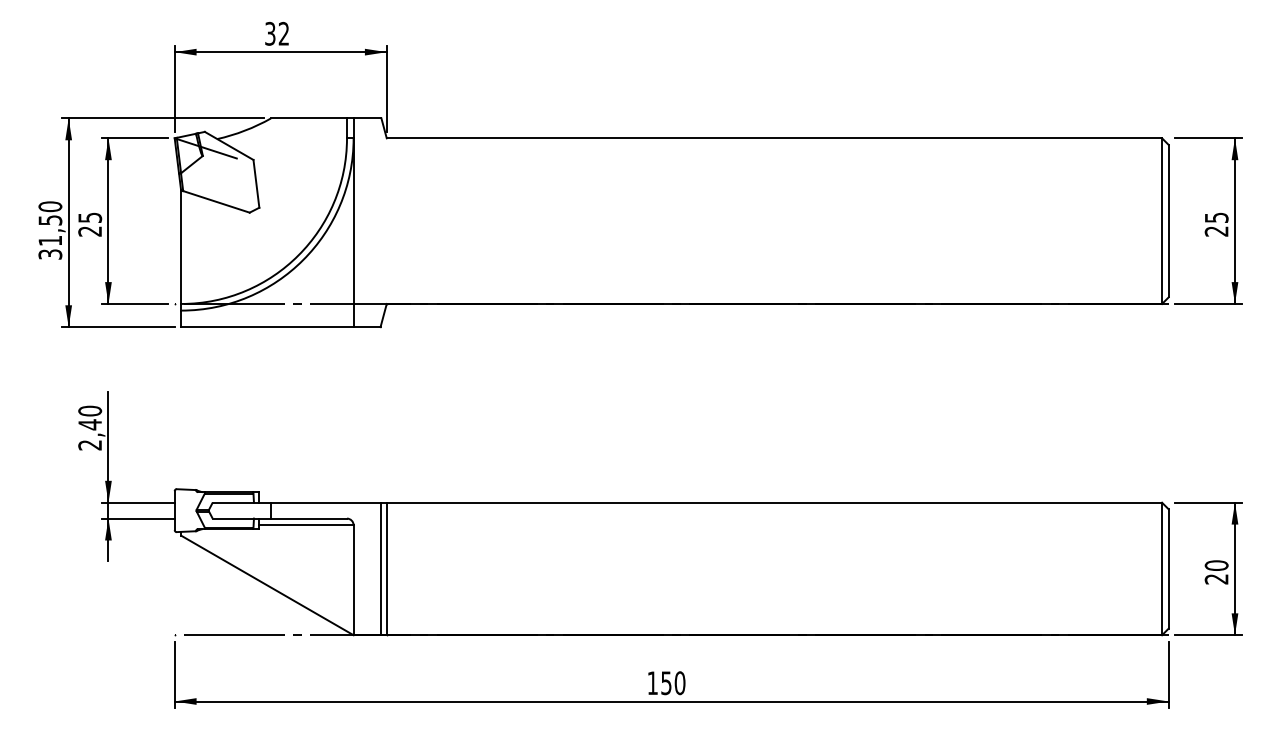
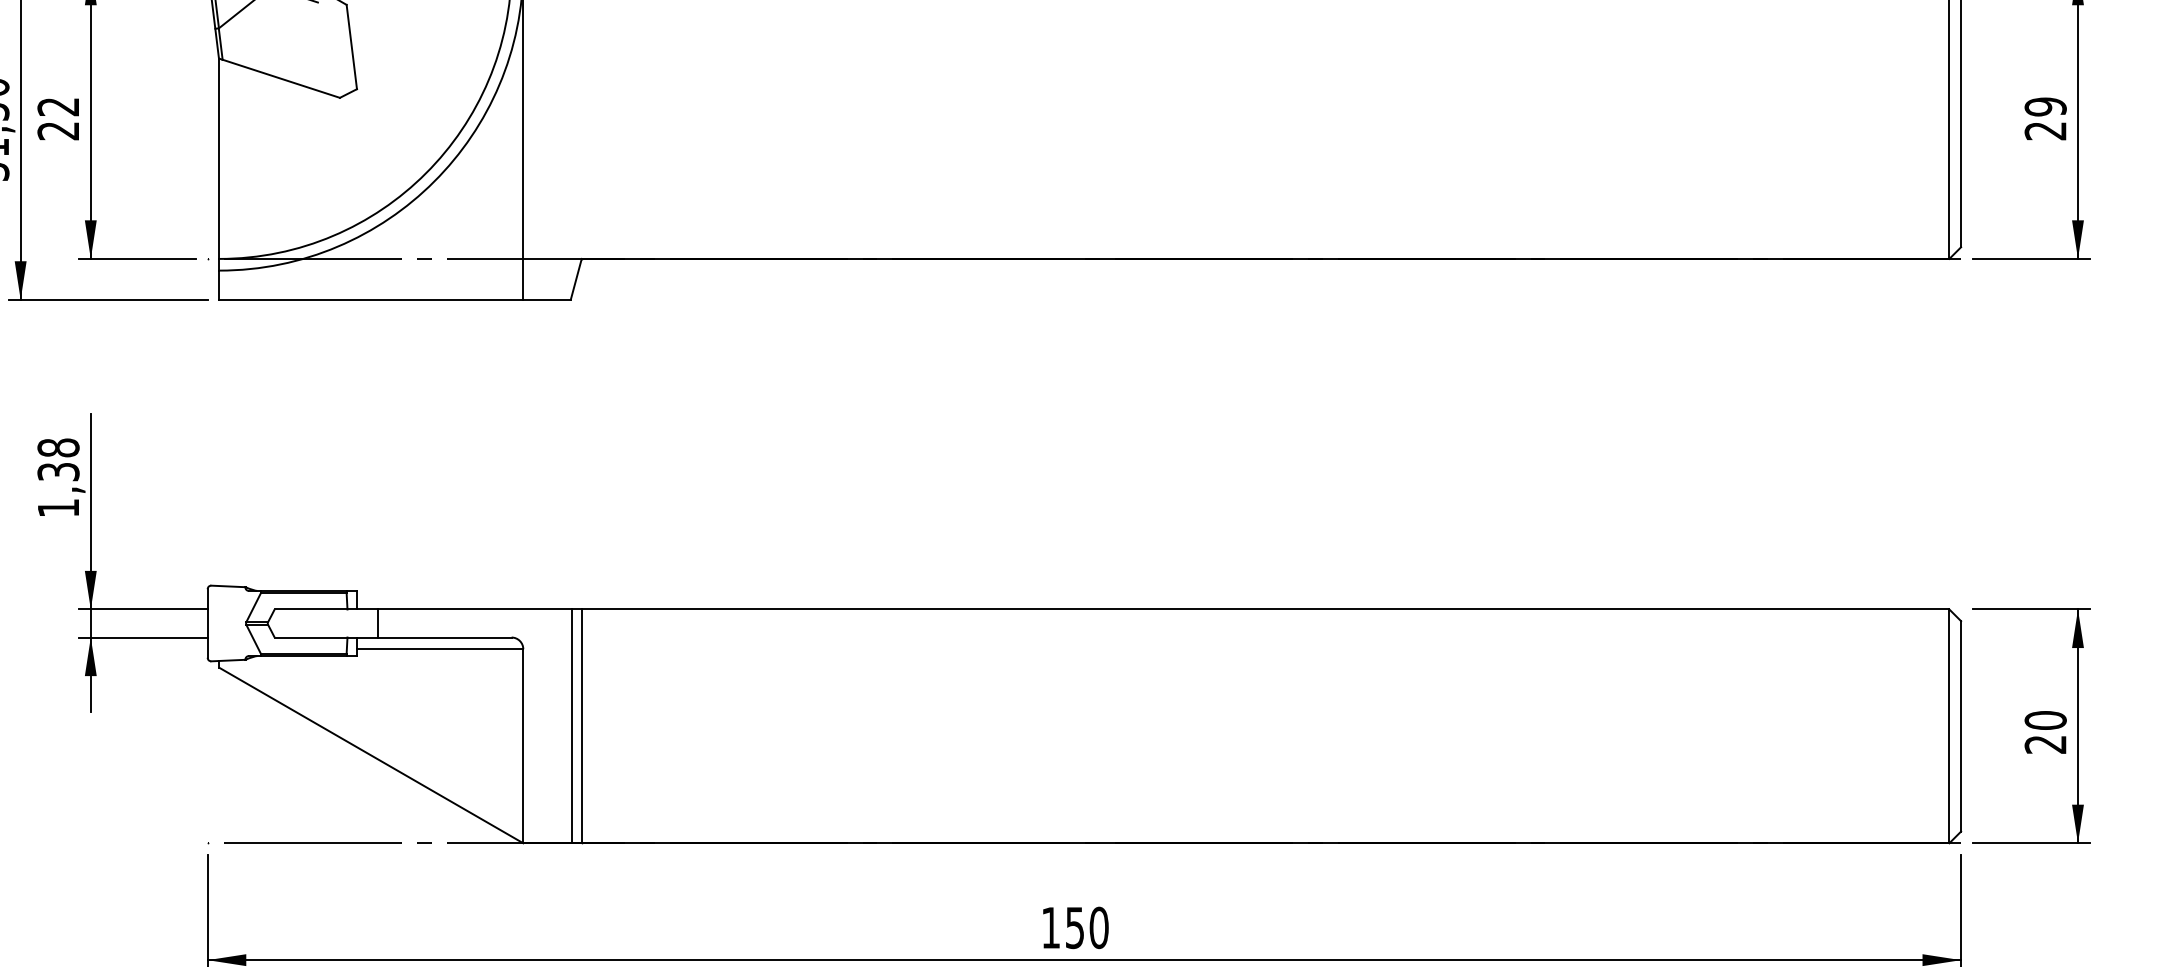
text: (90, 217) -> (59, 106), 25 -> 22
text: (1216, 217) -> (2045, 106), 25 -> 29
text: (90, 427) -> (59, 476), 2,40 -> 1,38

